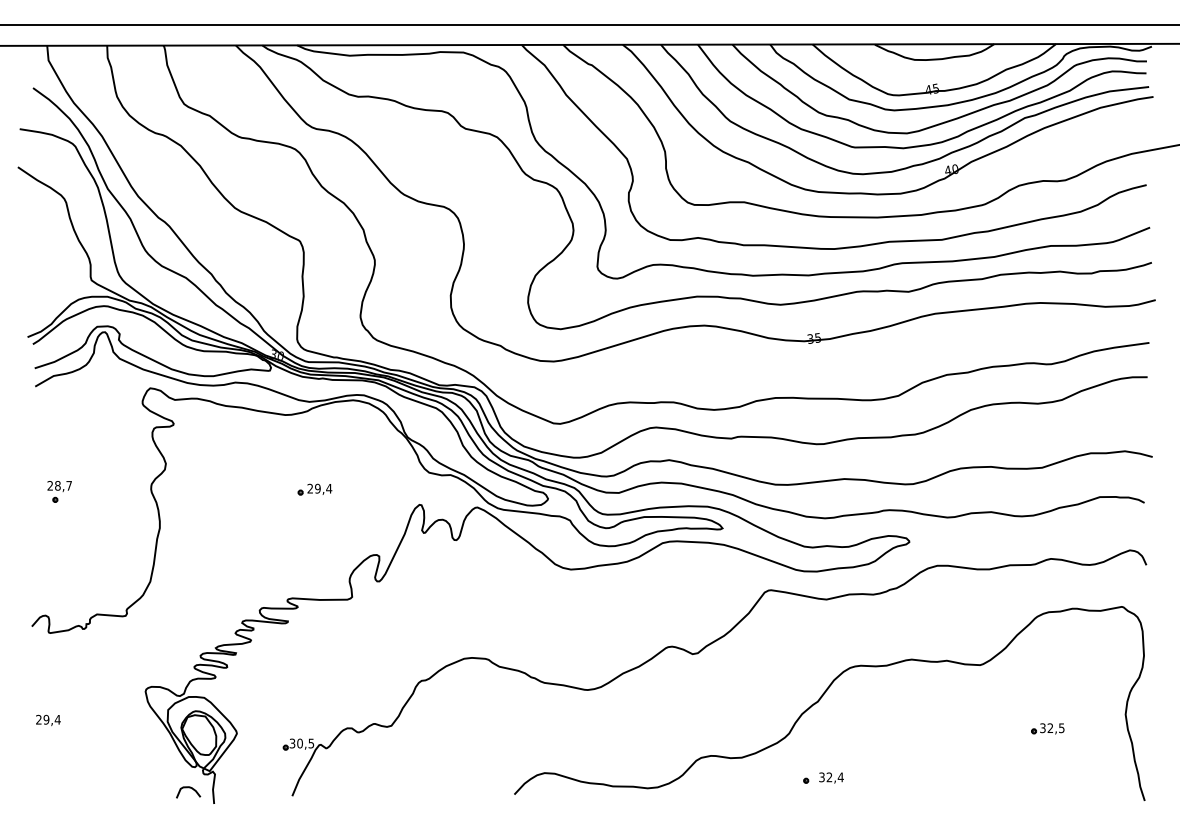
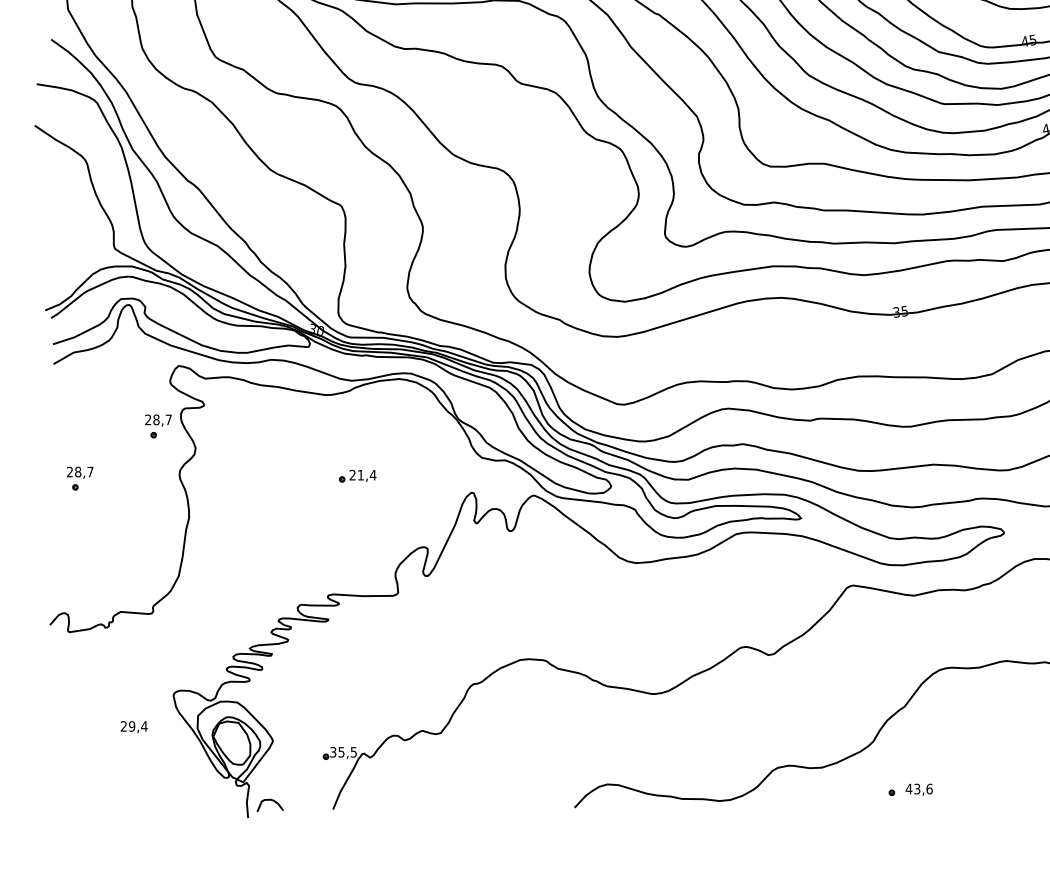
part: (131, 443) -> (158, 426), added
text: (317, 488) -> (360, 474), 29,4 -> 21,4
text: (48, 719) -> (134, 726), moved
text: (299, 743) -> (340, 752), 30,5 -> 35,5
text: (830, 777) -> (918, 789), 32,4 -> 43,6
curve: (188, 788) -> (270, 801), moved

